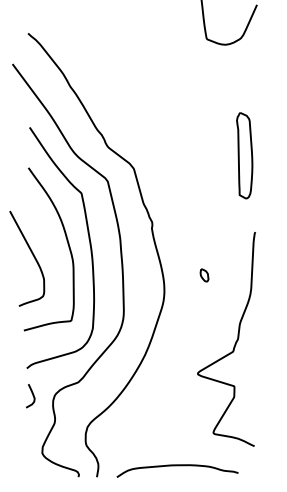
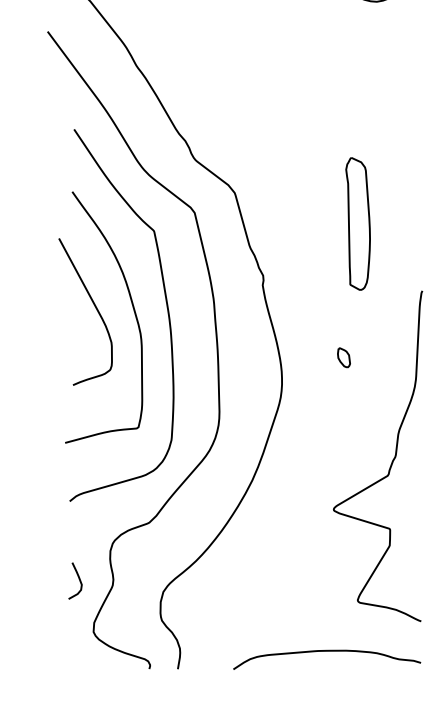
part: (244, 155) -> (357, 223), moved
curve: (32, 255) -> (93, 306), moved
curve: (32, 395) -> (78, 580), moved
curve: (177, 466) -> (326, 652), moved

